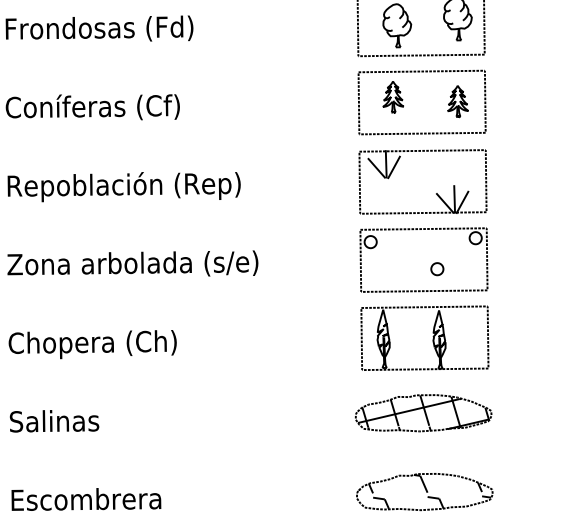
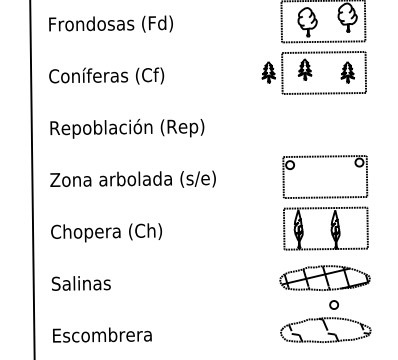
part: (337, 101) -> (268, 72), added
part: (422, 182) -> (324, 125), removed
part: (436, 268) -> (333, 304), moved

